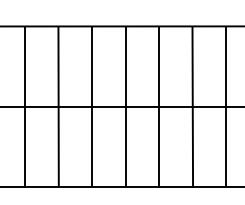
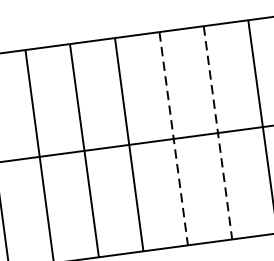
line: (125, 107) -> (173, 140), solid -> dashed
line: (159, 107) -> (218, 133), solid -> dashed

